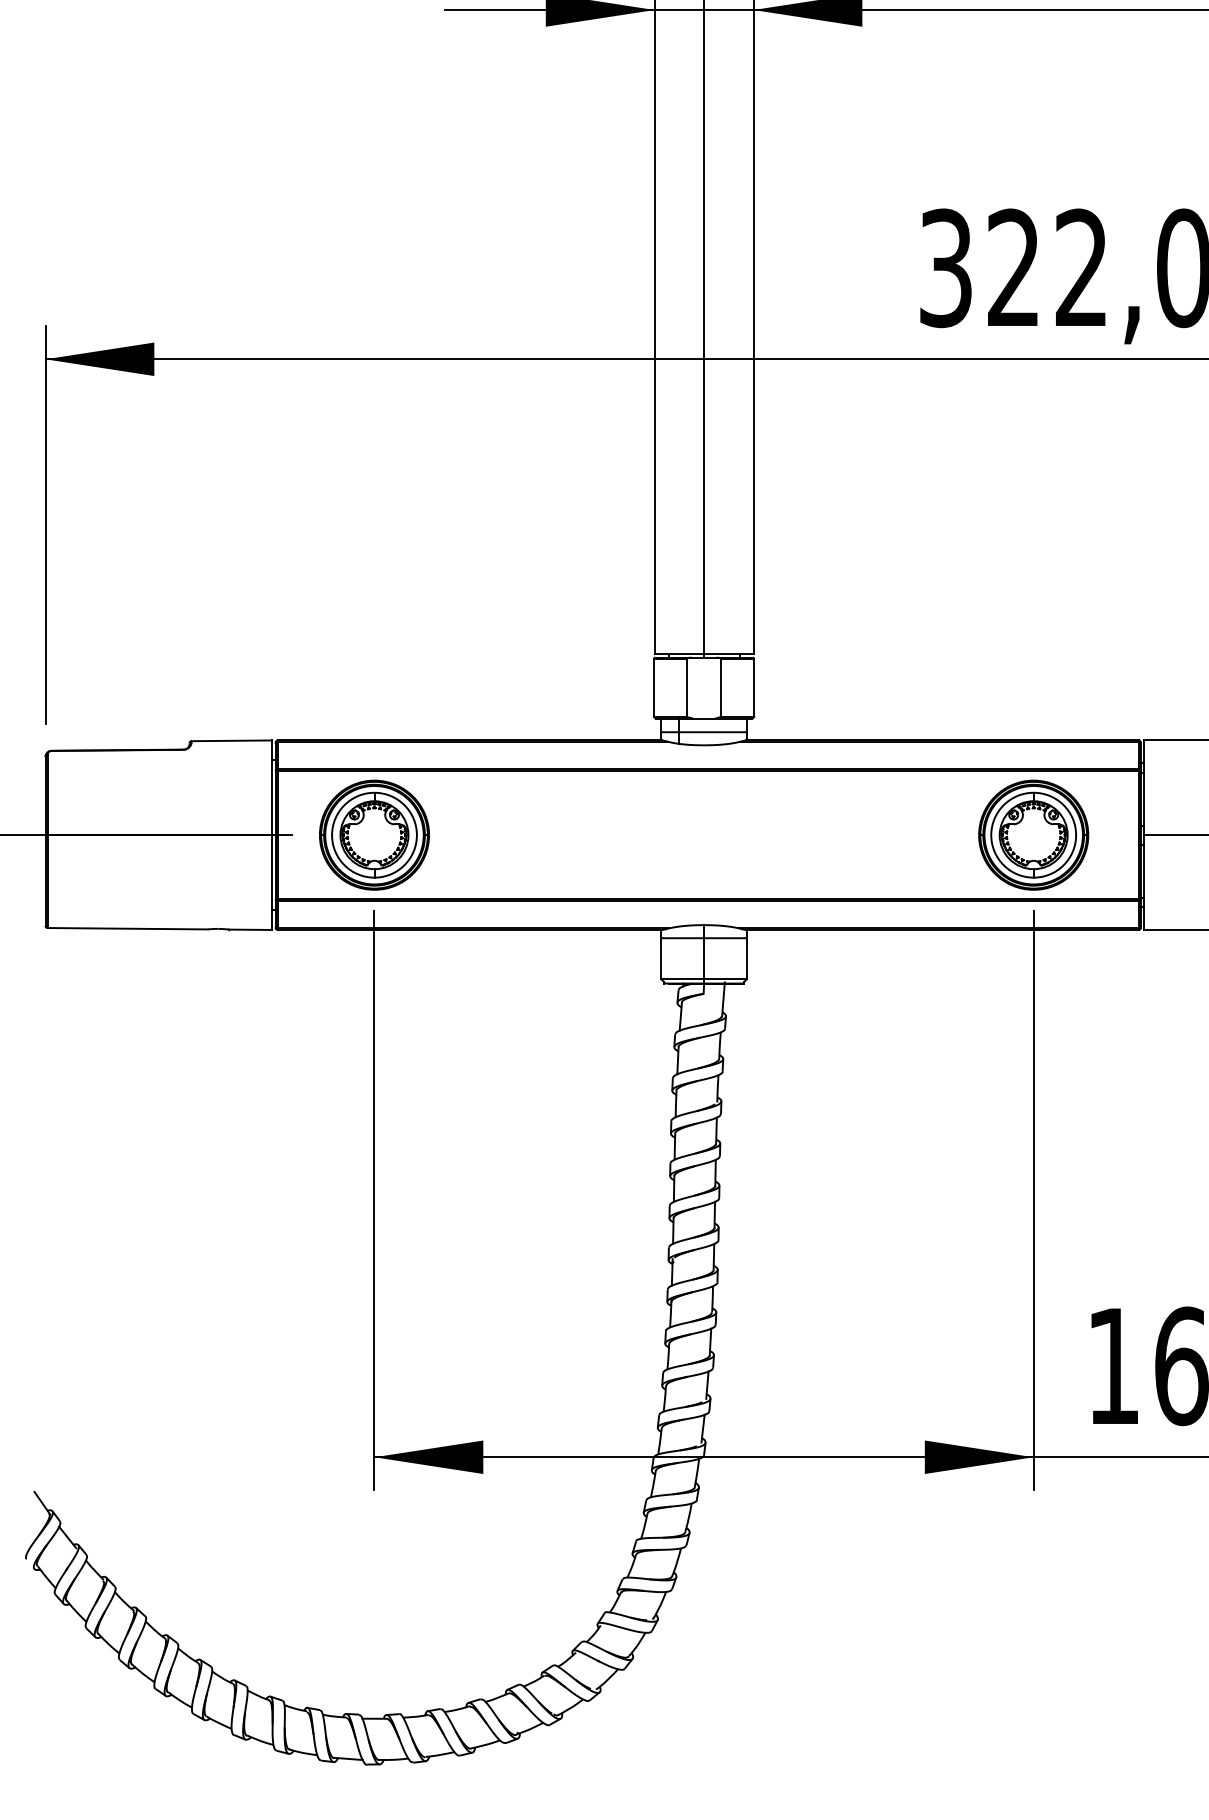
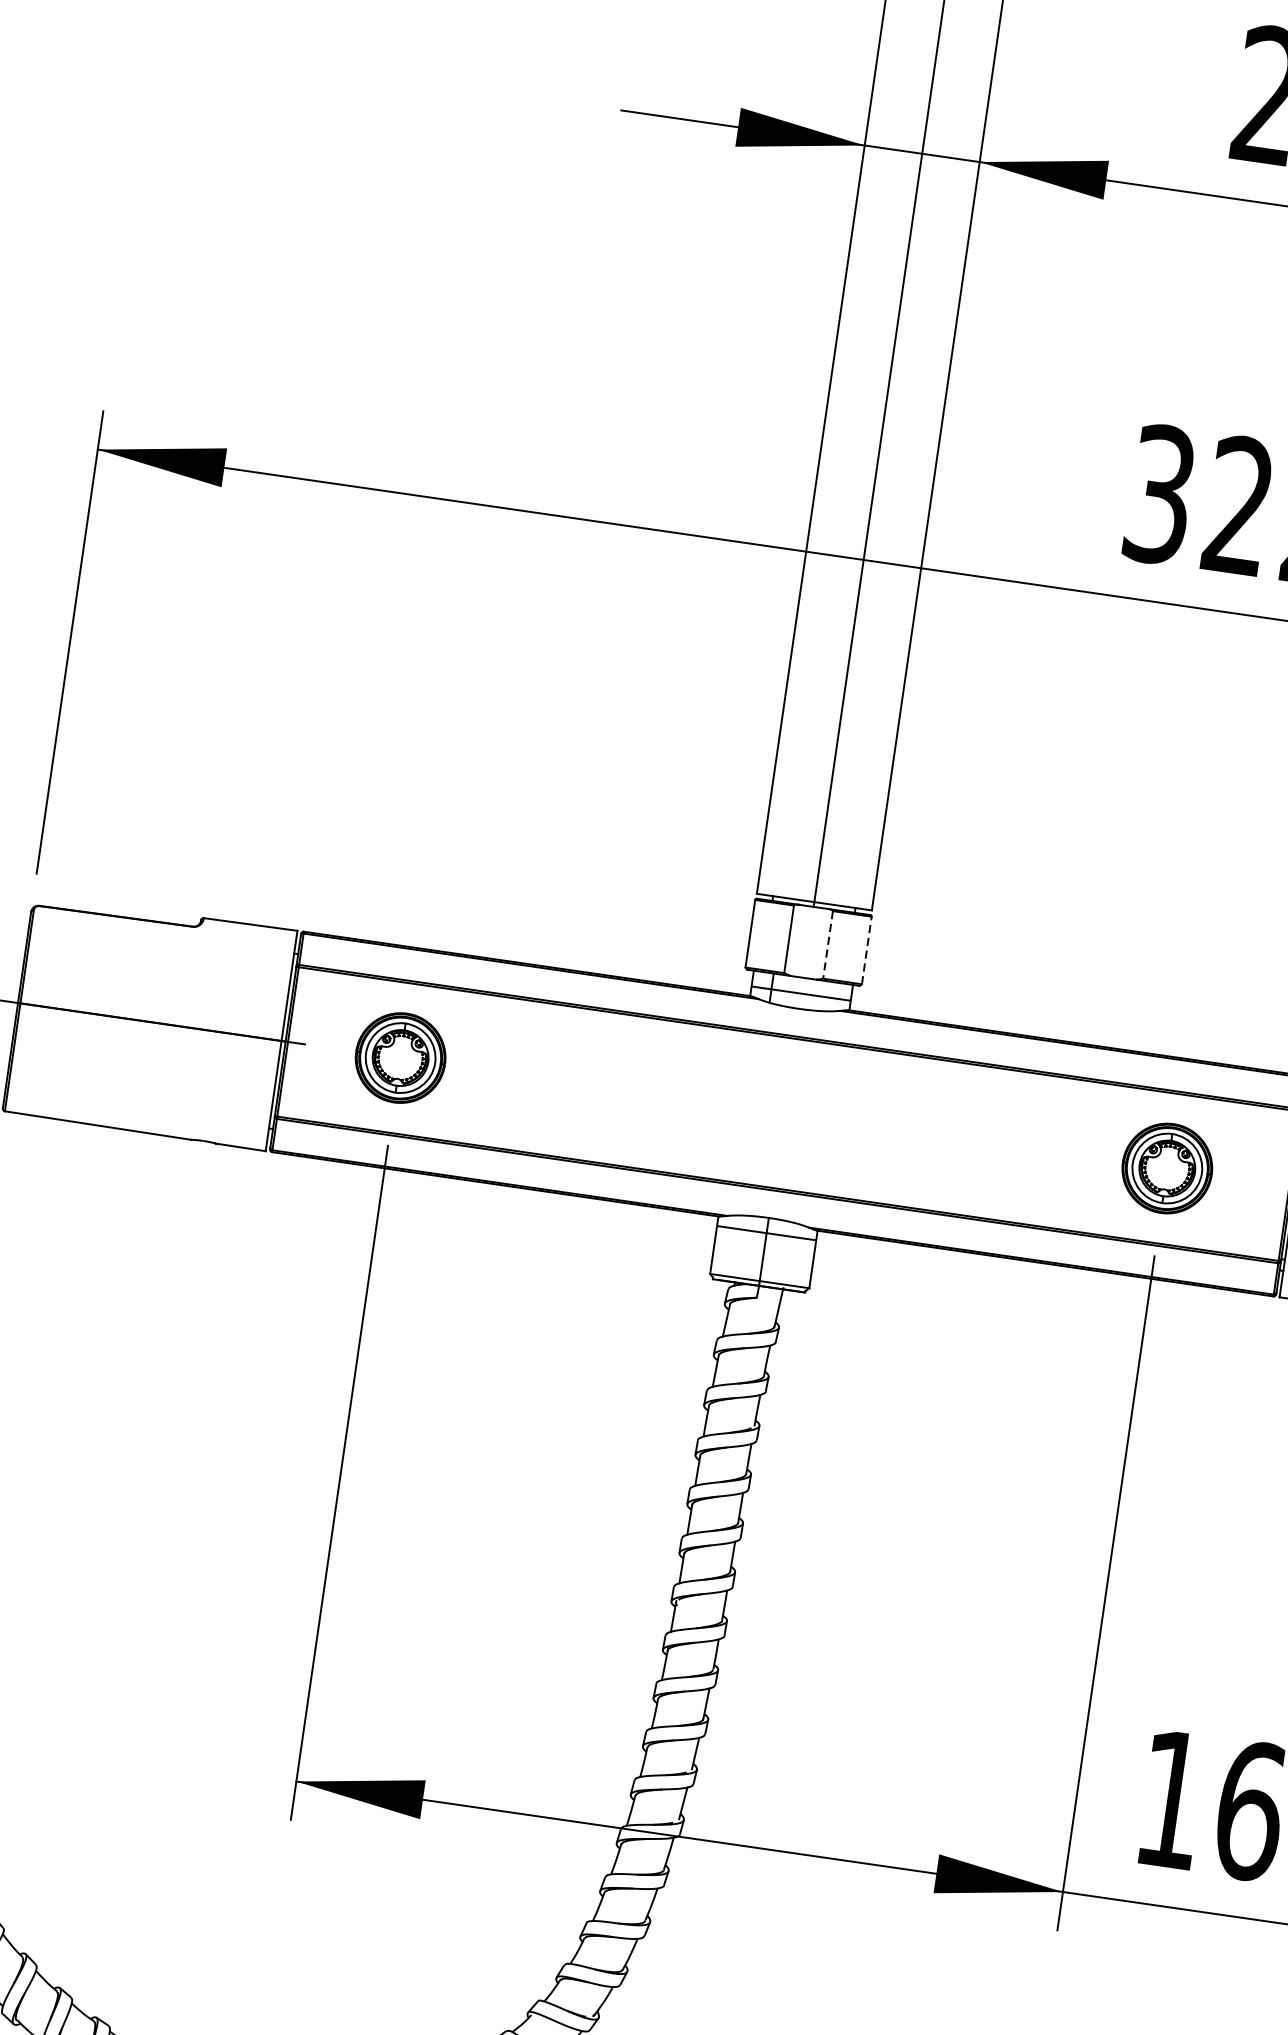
line: (754, 687) -> (867, 950), solid -> dashed
line: (720, 688) -> (827, 945), solid -> dashed
part: (374, 834) -> (400, 1057), size x0.7
part: (1033, 834) -> (1167, 1167), size x0.7

